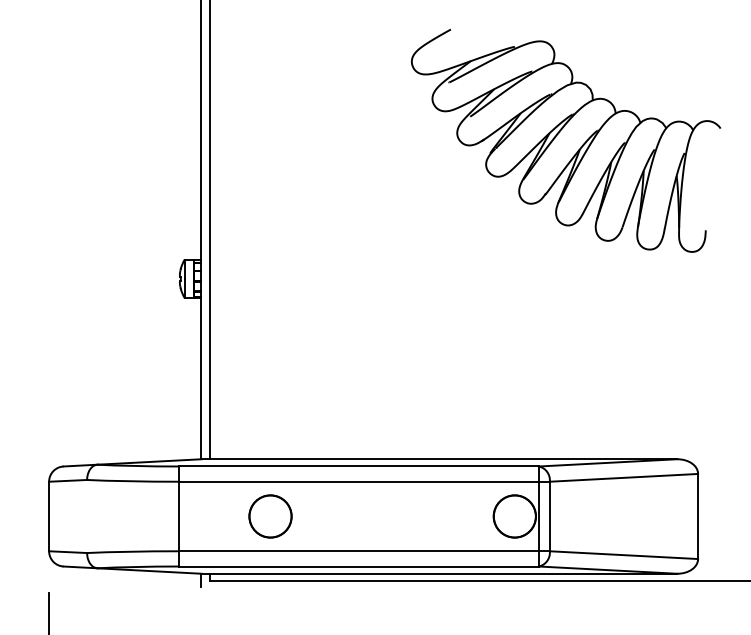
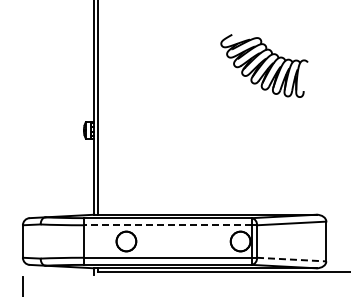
part: (565, 139) -> (264, 65), size x0.6
line: (358, 482) -> (167, 225), solid -> dashed
line: (623, 554) -> (291, 259), solid -> dashed

